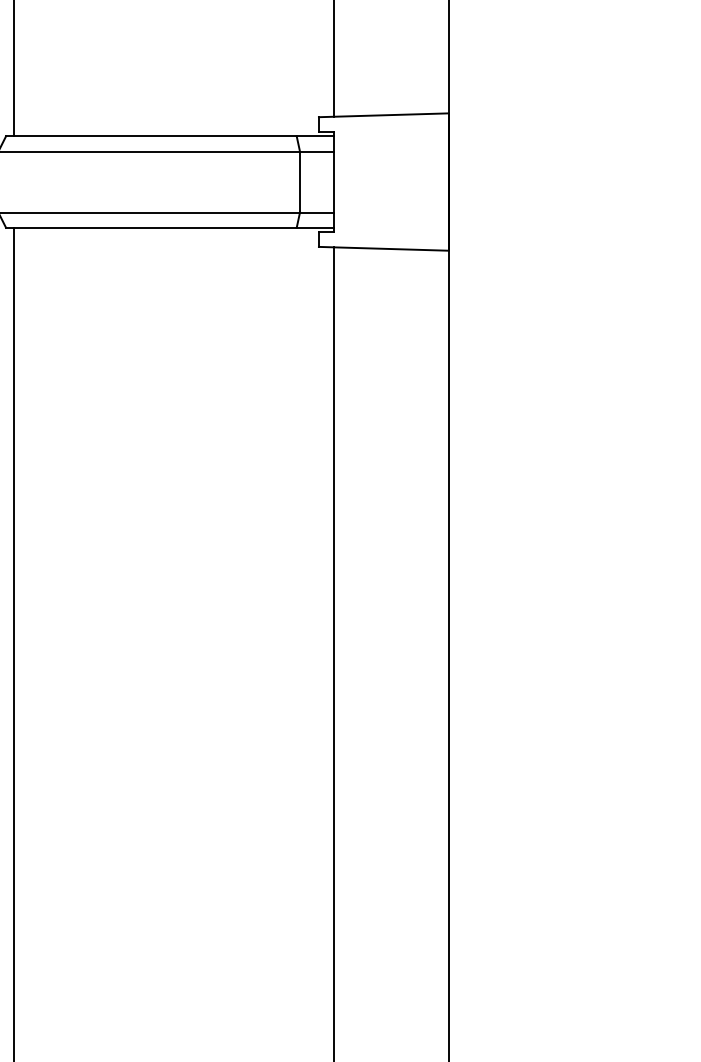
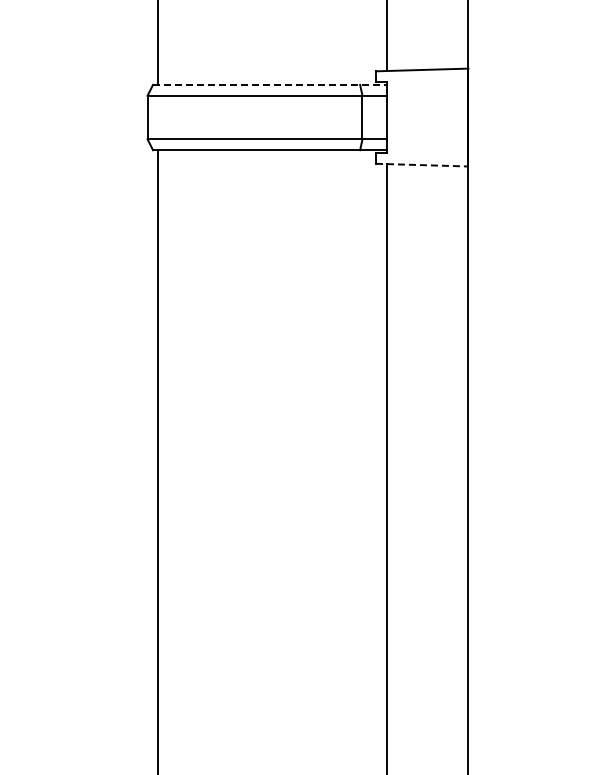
line: (169, 135) -> (269, 84), solid -> dashed
line: (384, 249) -> (422, 165), solid -> dashed

